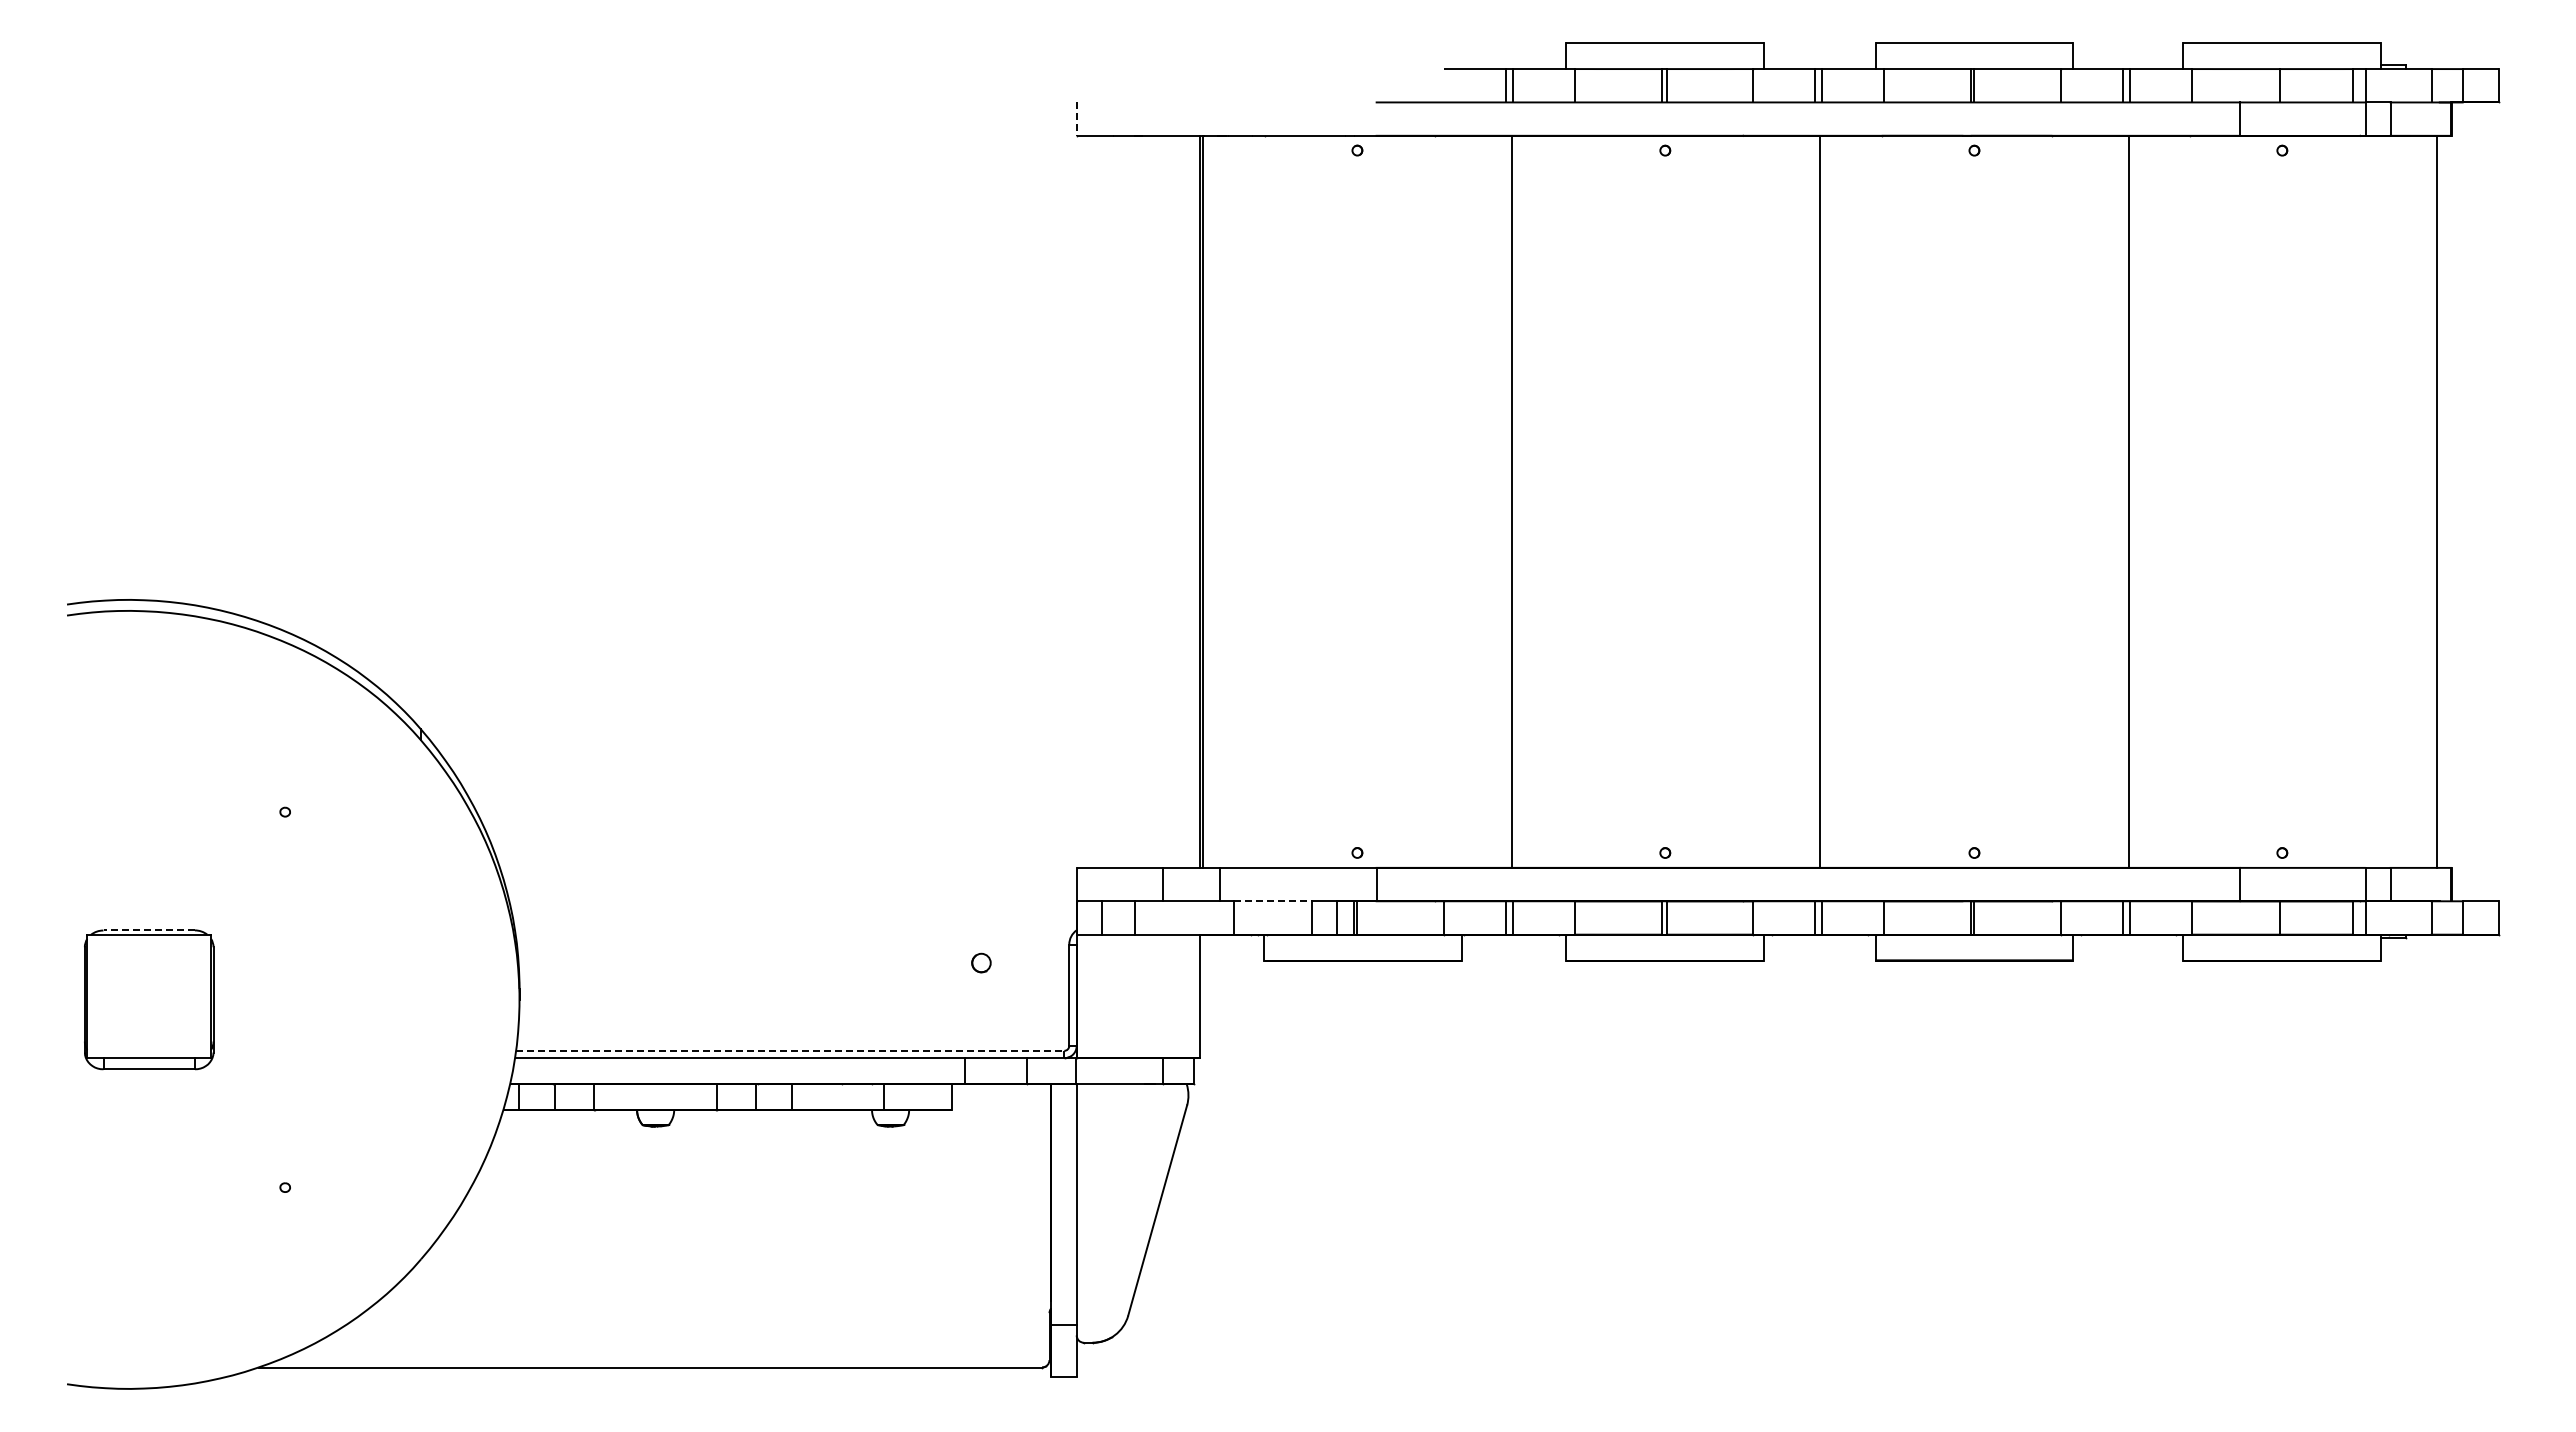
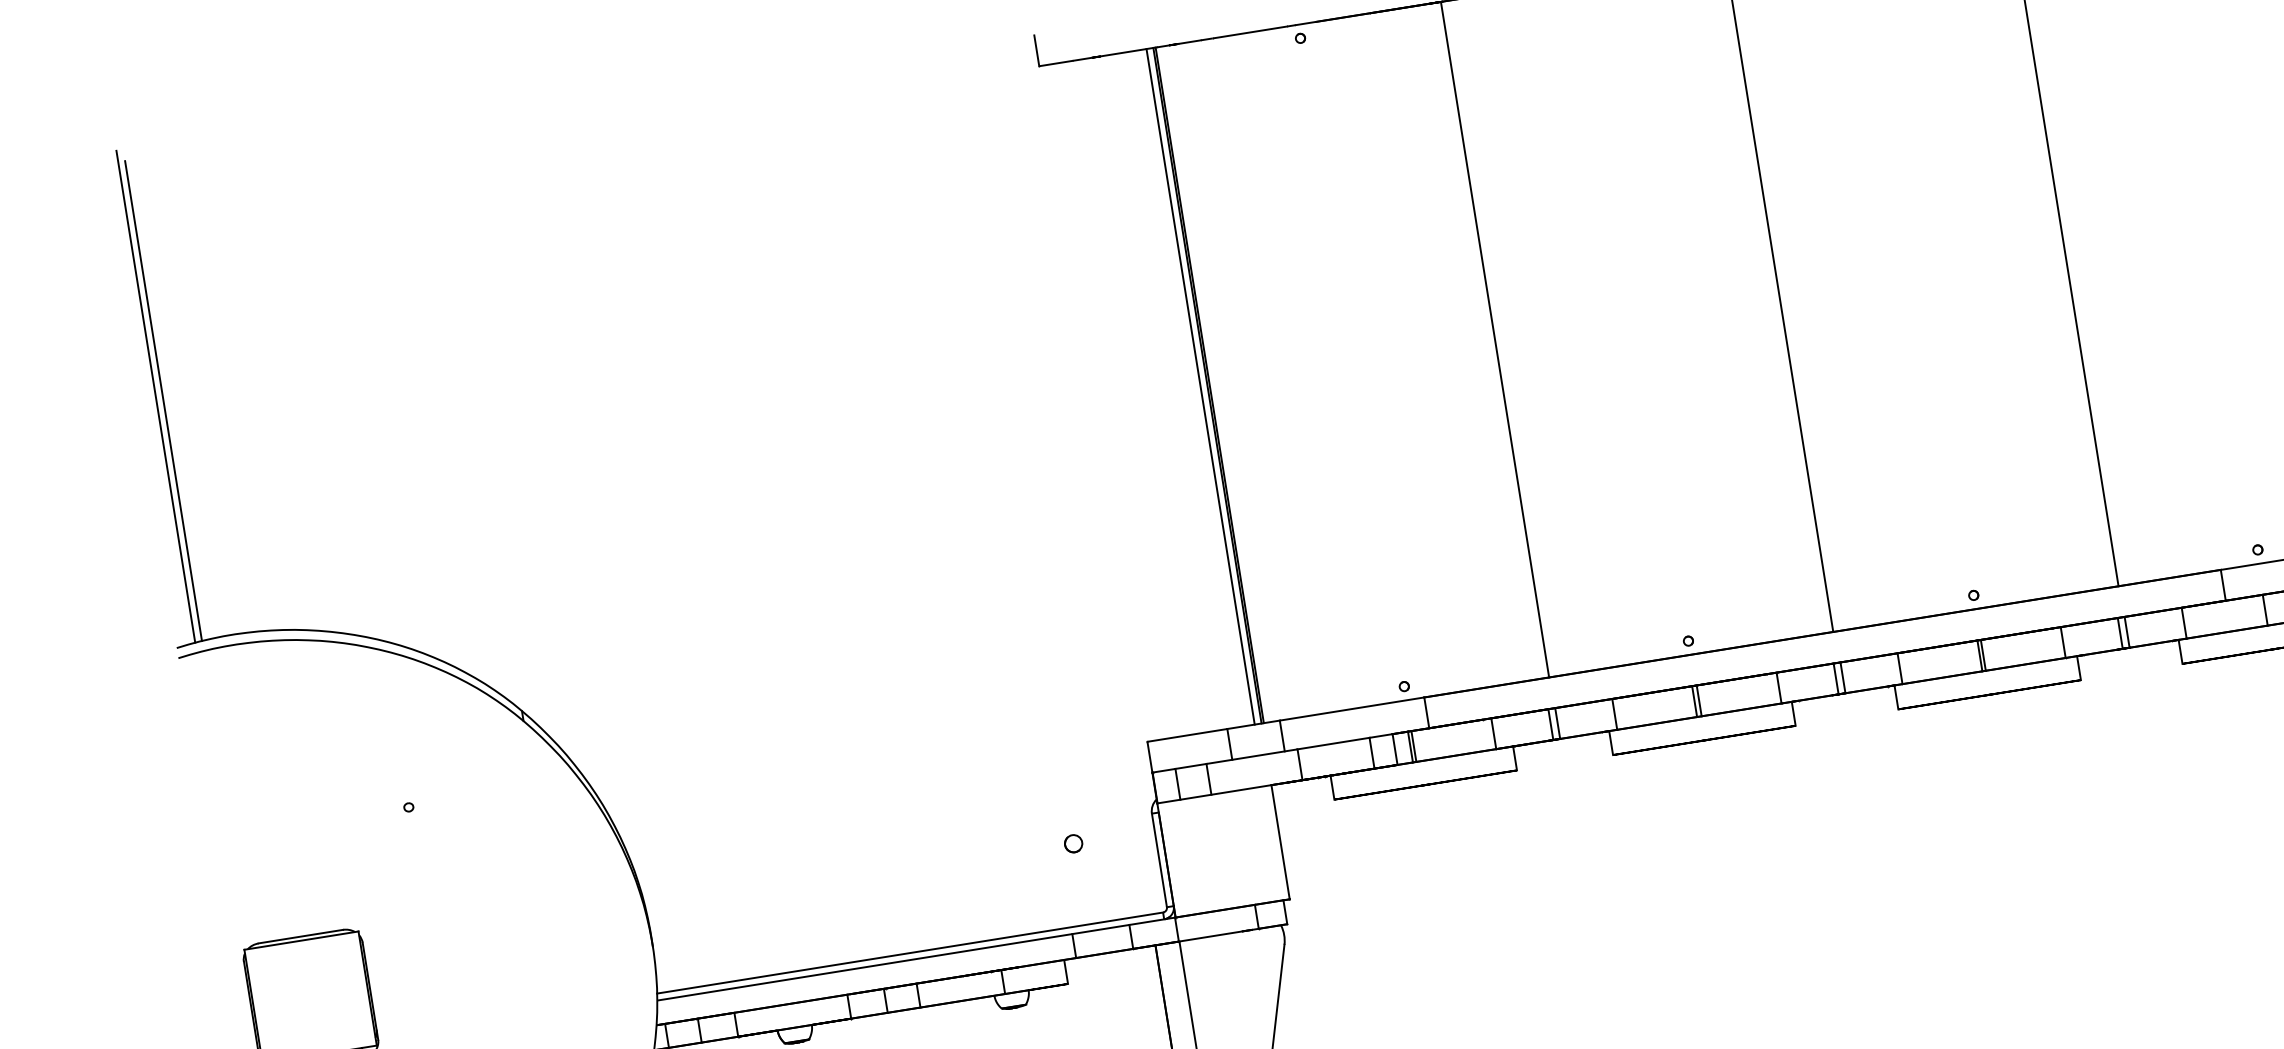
line: (1076, 119) -> (1036, 51), dashed -> solid
line: (87, 335) -> (155, 396), added
line: (94, 341) -> (163, 401), added
line: (1192, 501) -> (1200, 386), added
line: (1273, 901) -> (1334, 743), dashed -> solid
line: (149, 930) -> (301, 936), dashed -> solid
line: (790, 1050) -> (910, 952), dashed -> solid

